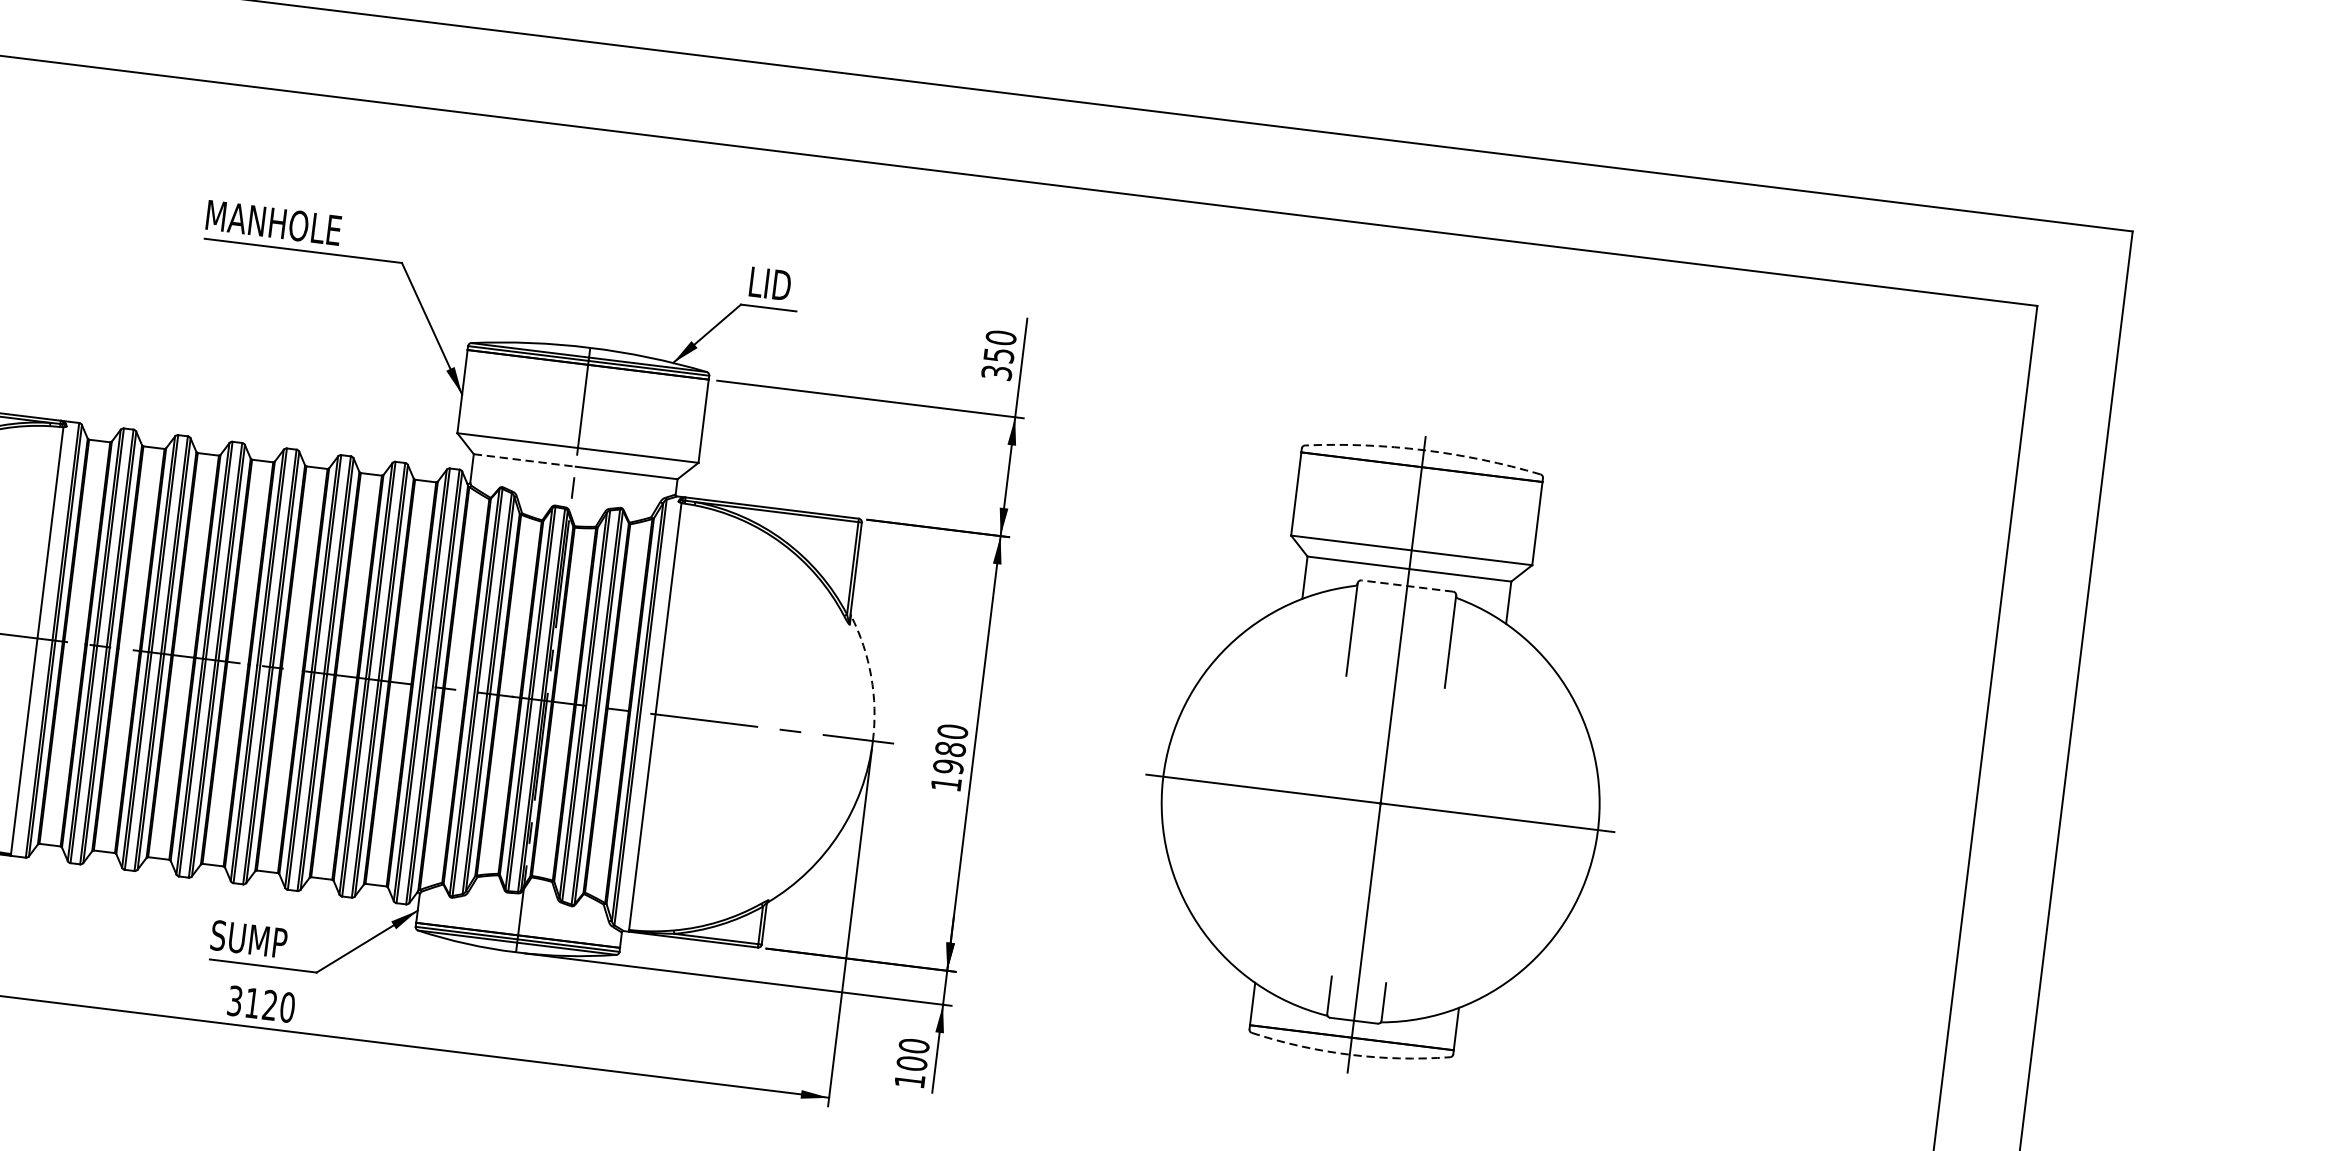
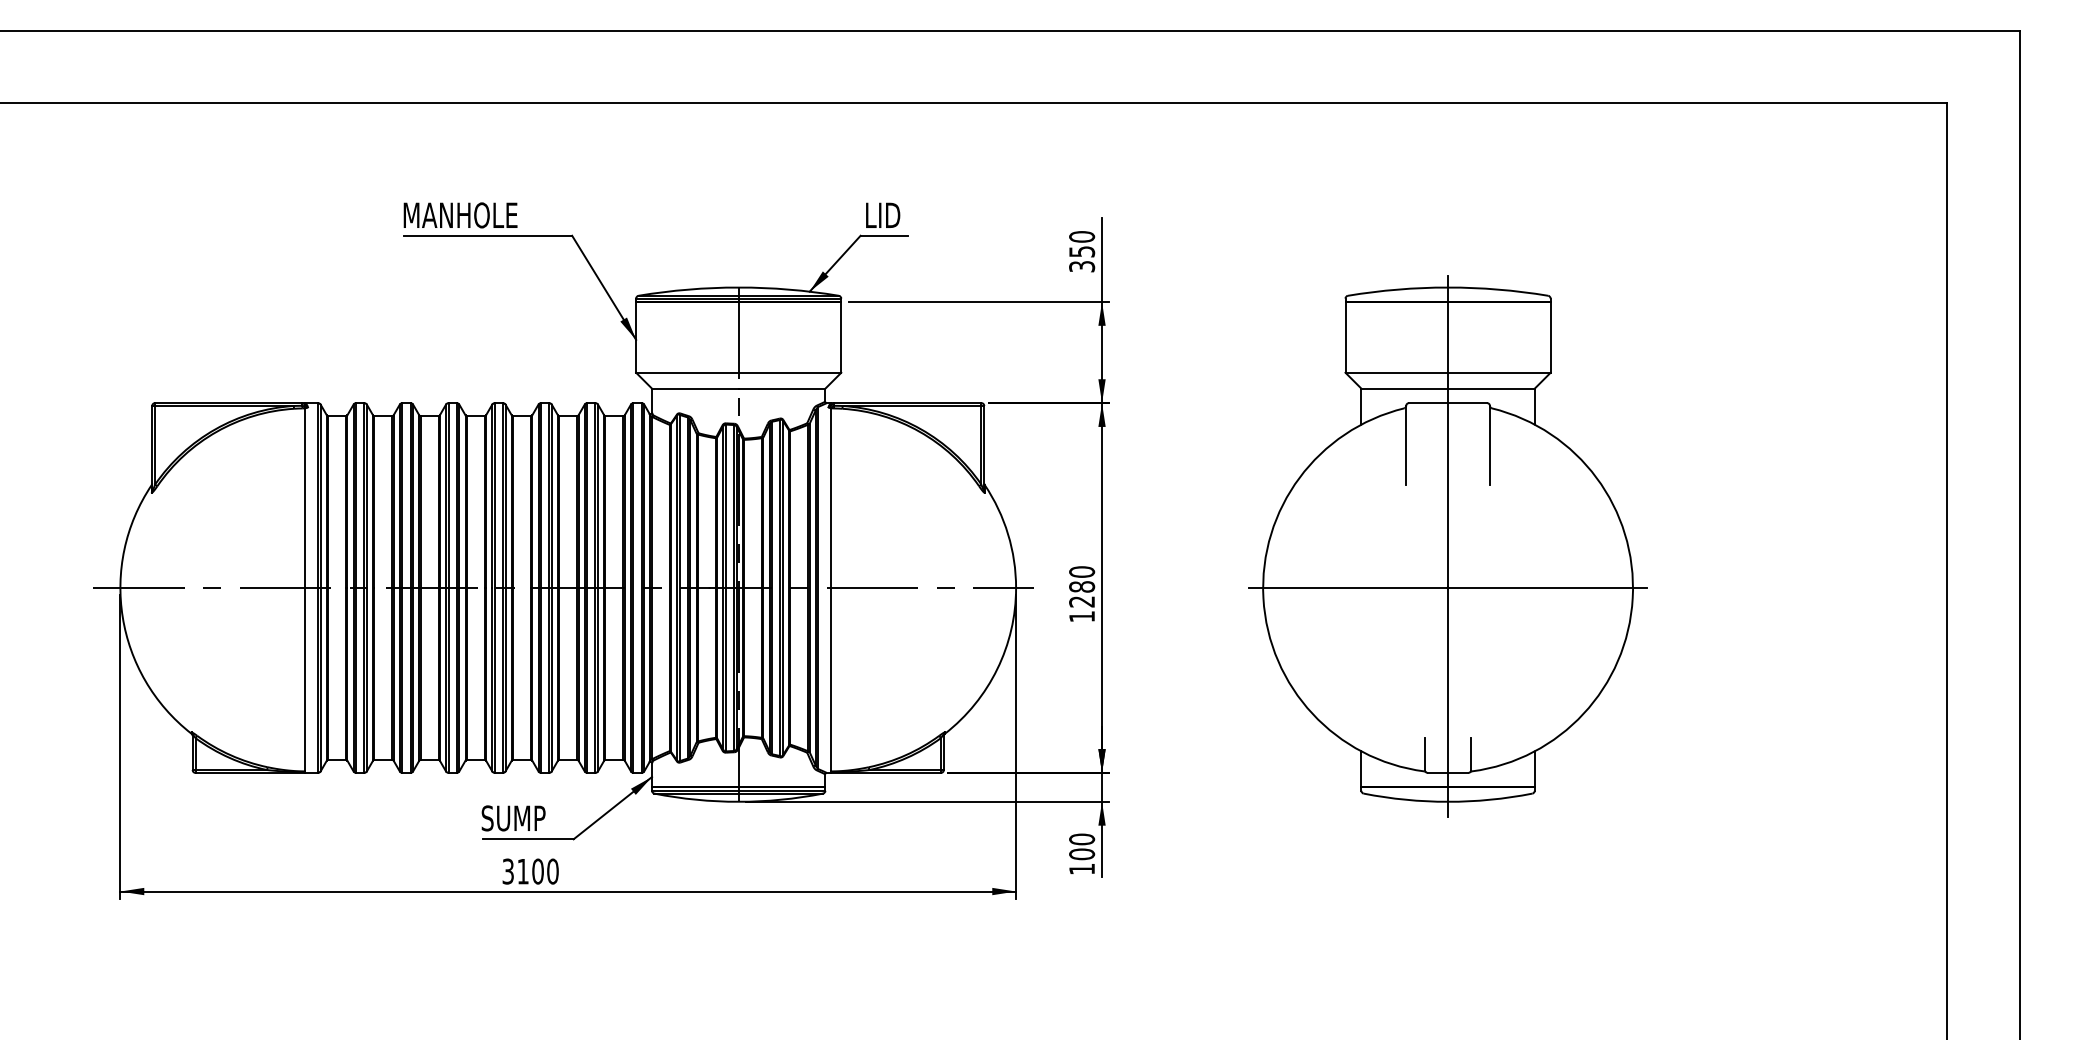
arc: (1424, 450) -> (1448, 287), dashed -> solid
line: (524, 460) -> (695, 388), dashed -> solid
line: (1406, 586) -> (1447, 403), dashed -> solid
arc: (871, 677) -> (1008, 534), dashed -> solid
text: (949, 766) -> (1082, 601), 1980 -> 1280
text: (269, 1005) -> (537, 871), 3120 -> 3100
arc: (1350, 1054) -> (1448, 801), dashed -> solid

